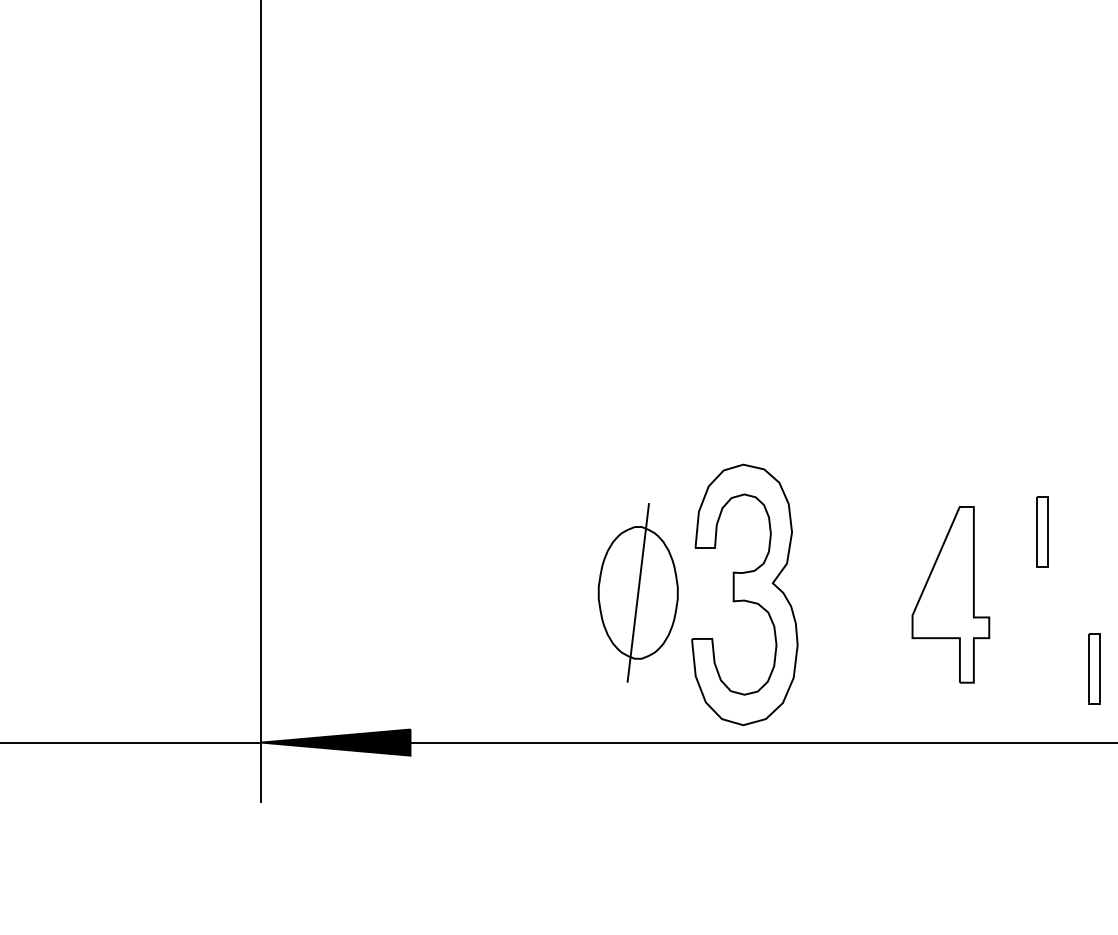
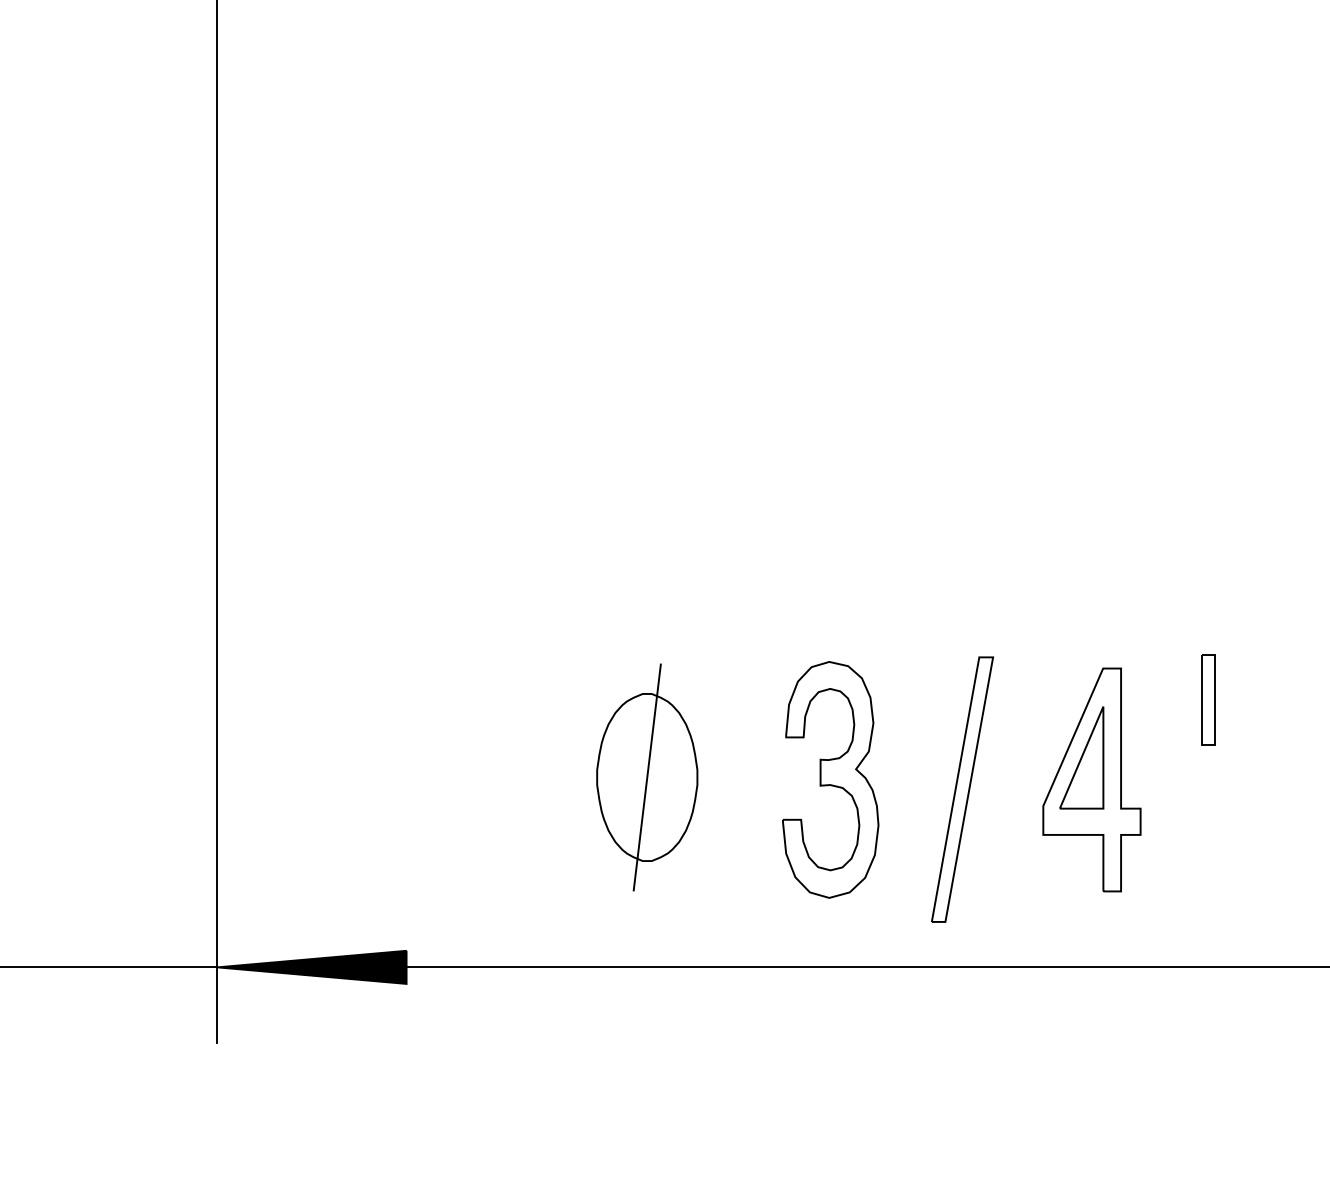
part: (942, 577) -> (1081, 757), added
part: (637, 592) -> (646, 776), moved
part: (744, 594) -> (830, 779), size x0.71
part: (848, 602) -> (962, 789), added
part: (1094, 668) -> (1274, 873), removed

